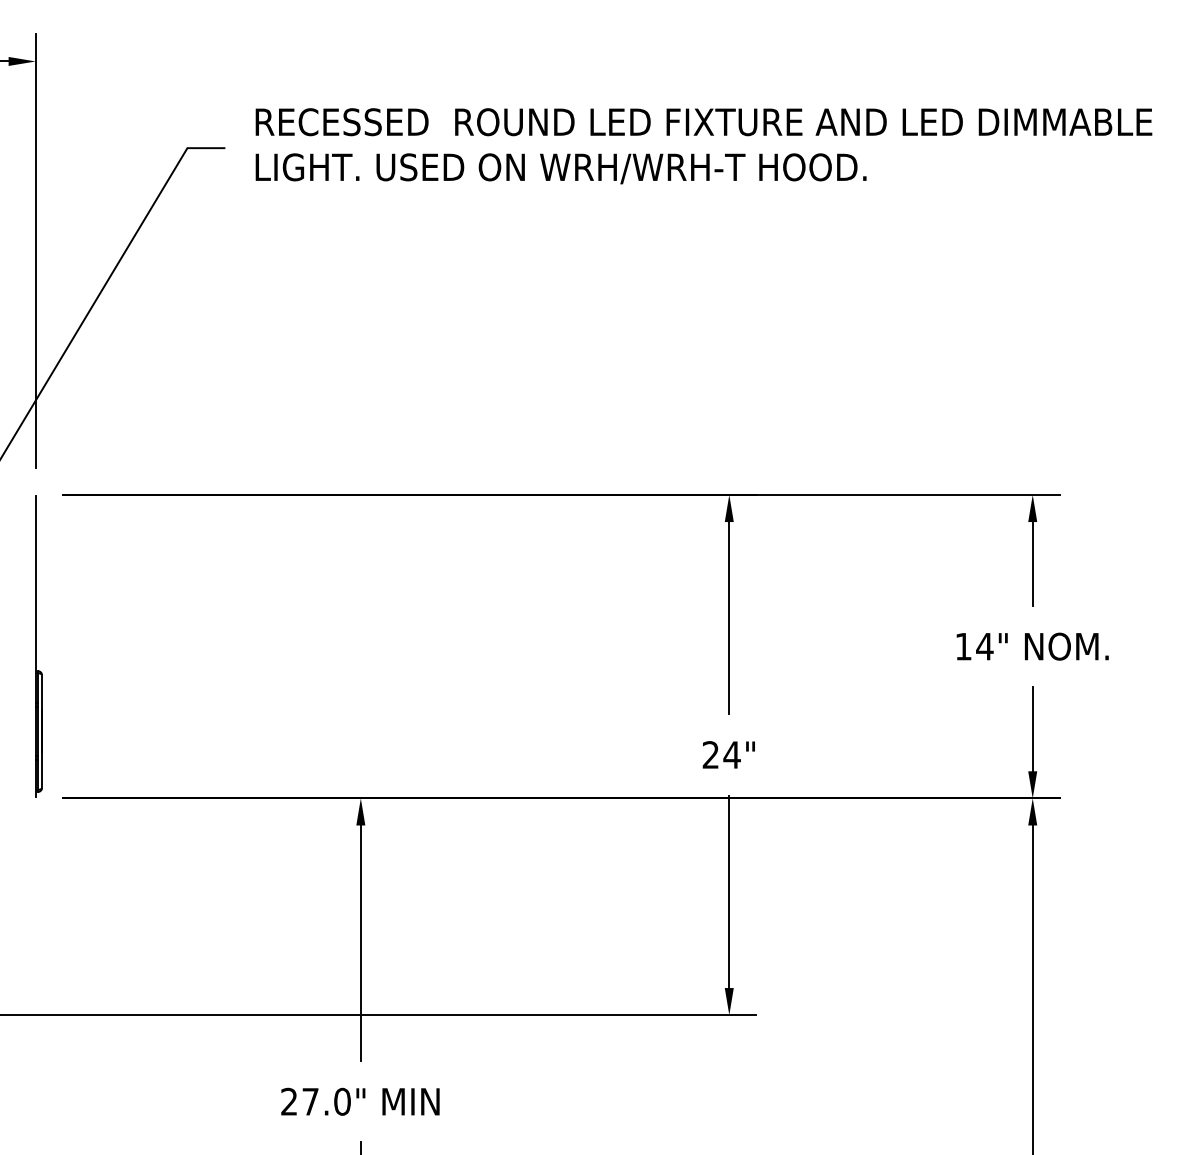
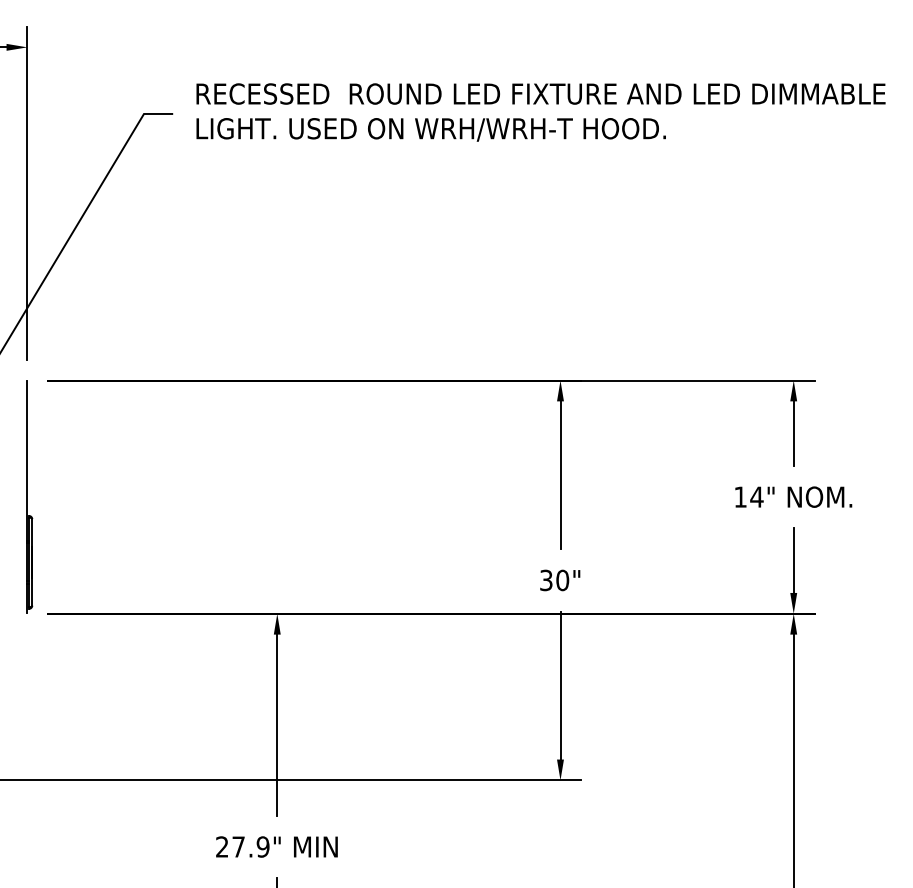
text: (721, 755) -> (554, 580), 24" -> 30"
text: (341, 1101) -> (262, 846), 27.0" -> 27.9"

